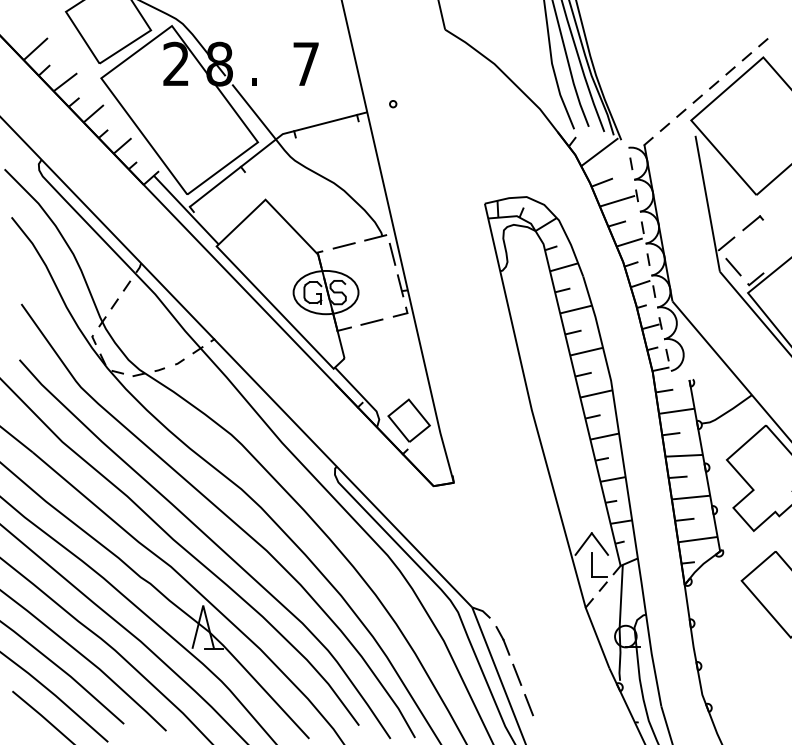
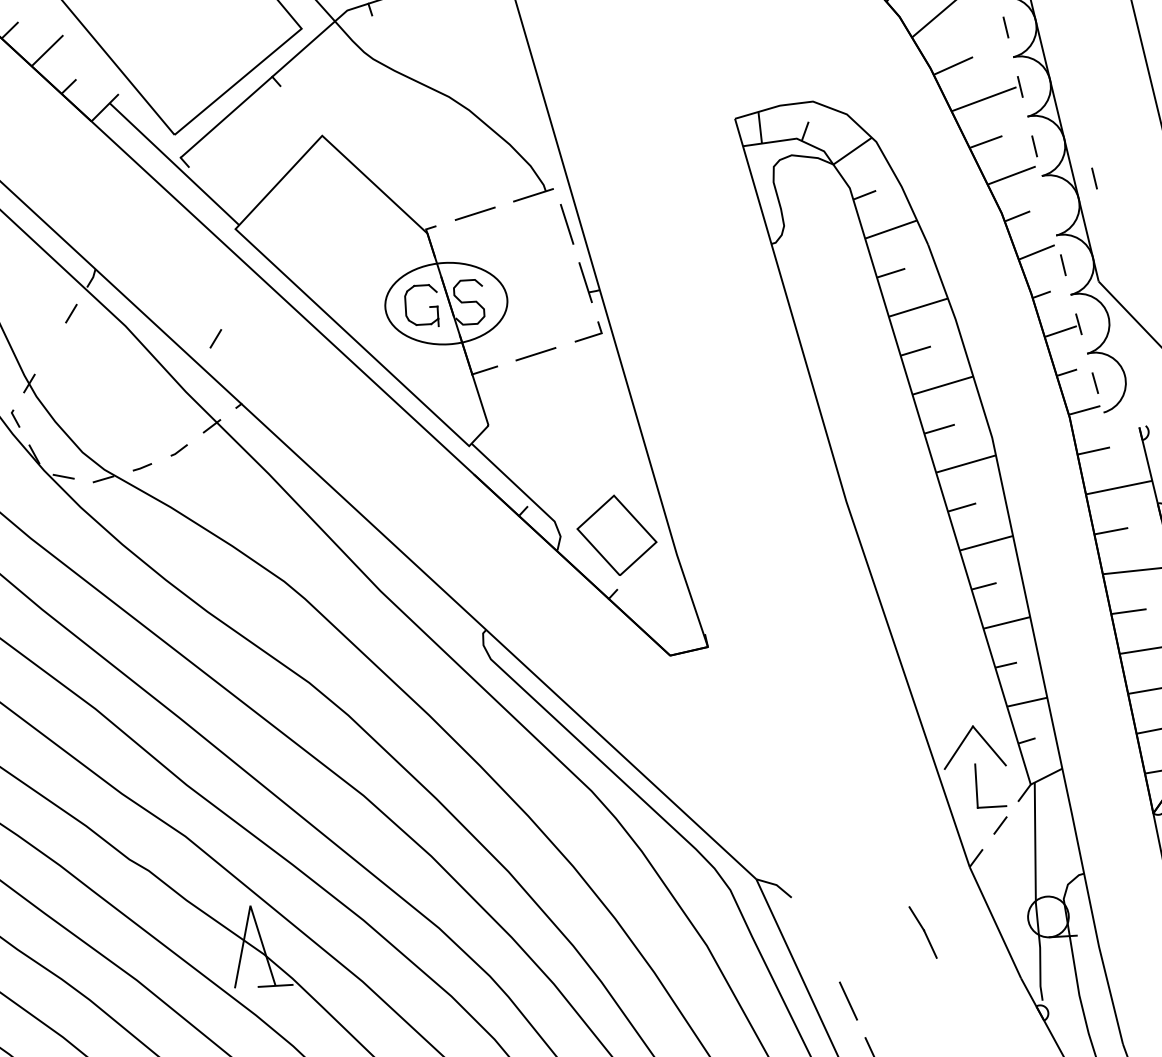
line: (648, 259) -> (1094, 178), moved
line: (114, 303) -> (215, 337), moved
line: (502, 640) -> (922, 931), moved

